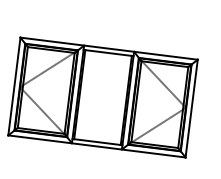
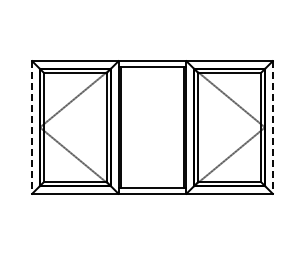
line: (14, 86) -> (32, 127), solid -> dashed
line: (191, 108) -> (272, 127), solid -> dashed

